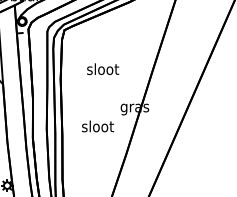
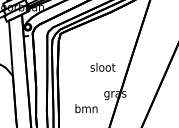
text: (103, 69) -> (103, 67), moved
text: (98, 126) -> (87, 108), sloot -> bmn

